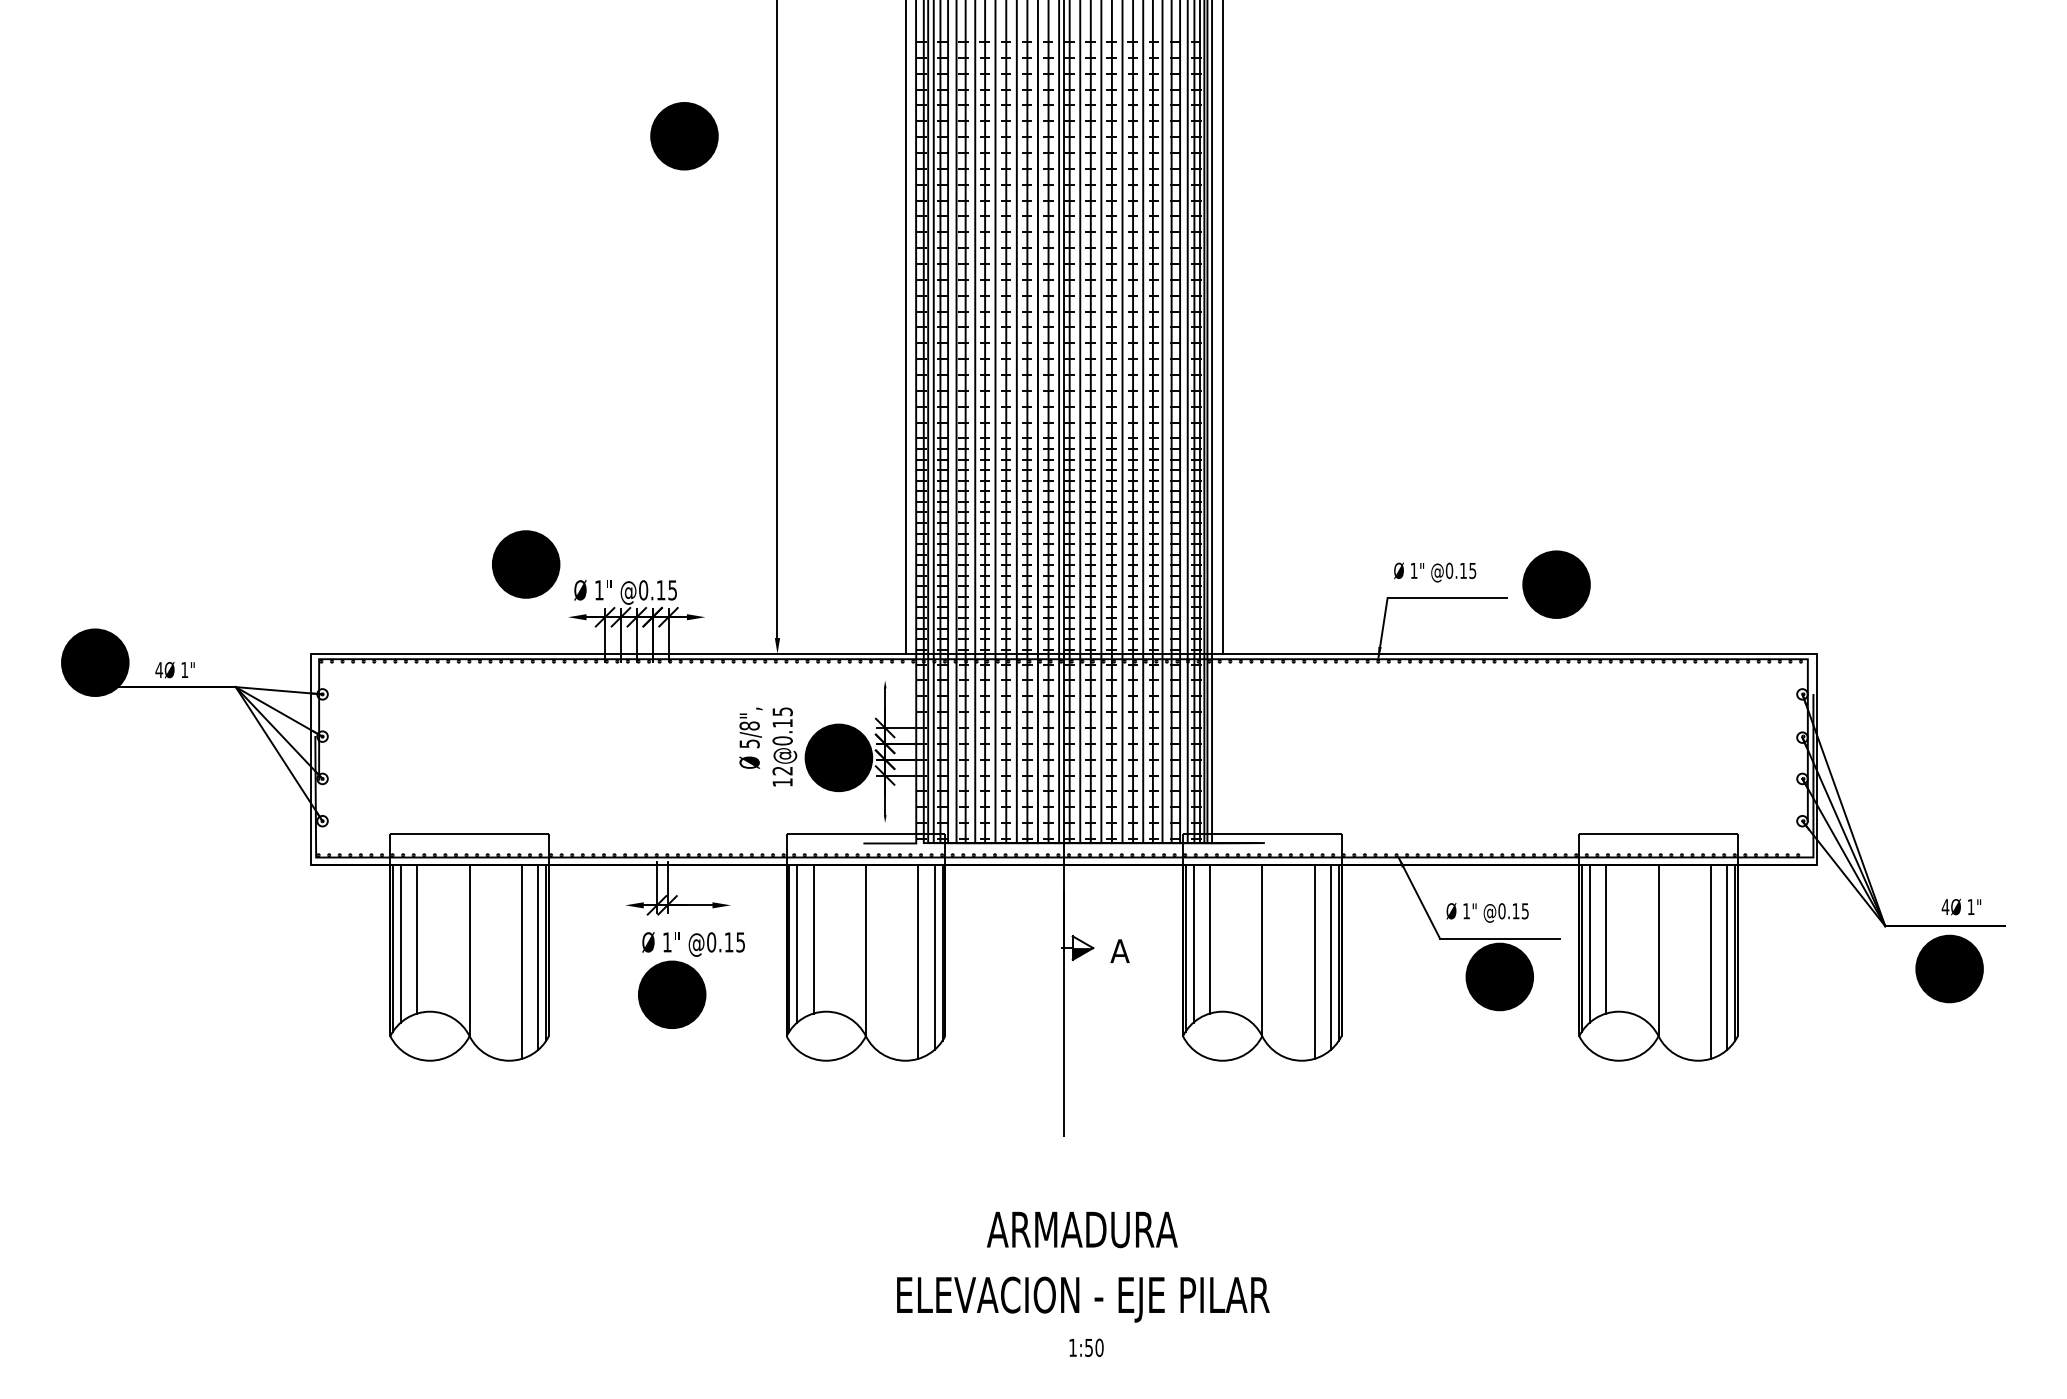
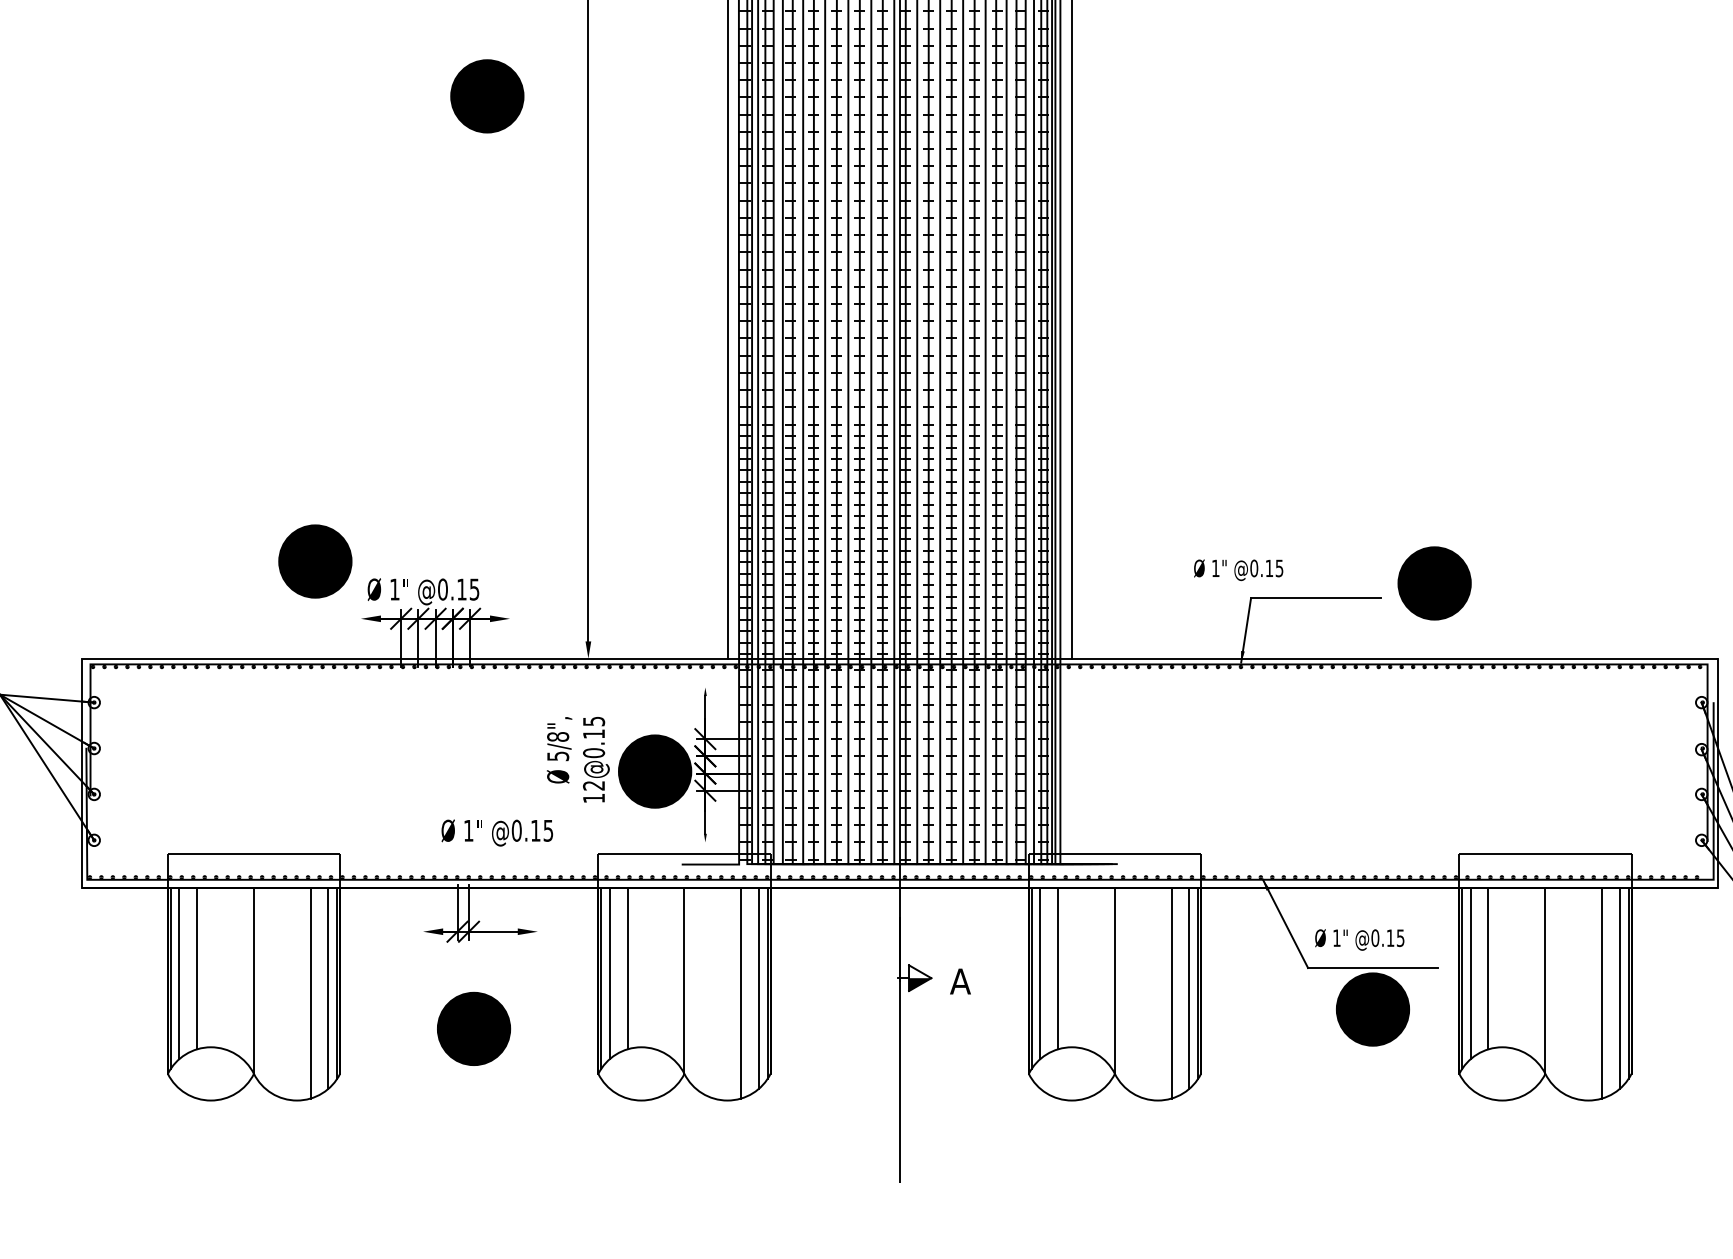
text: (1435, 572) -> (1239, 570), moved
text: (693, 944) -> (497, 833), moved

